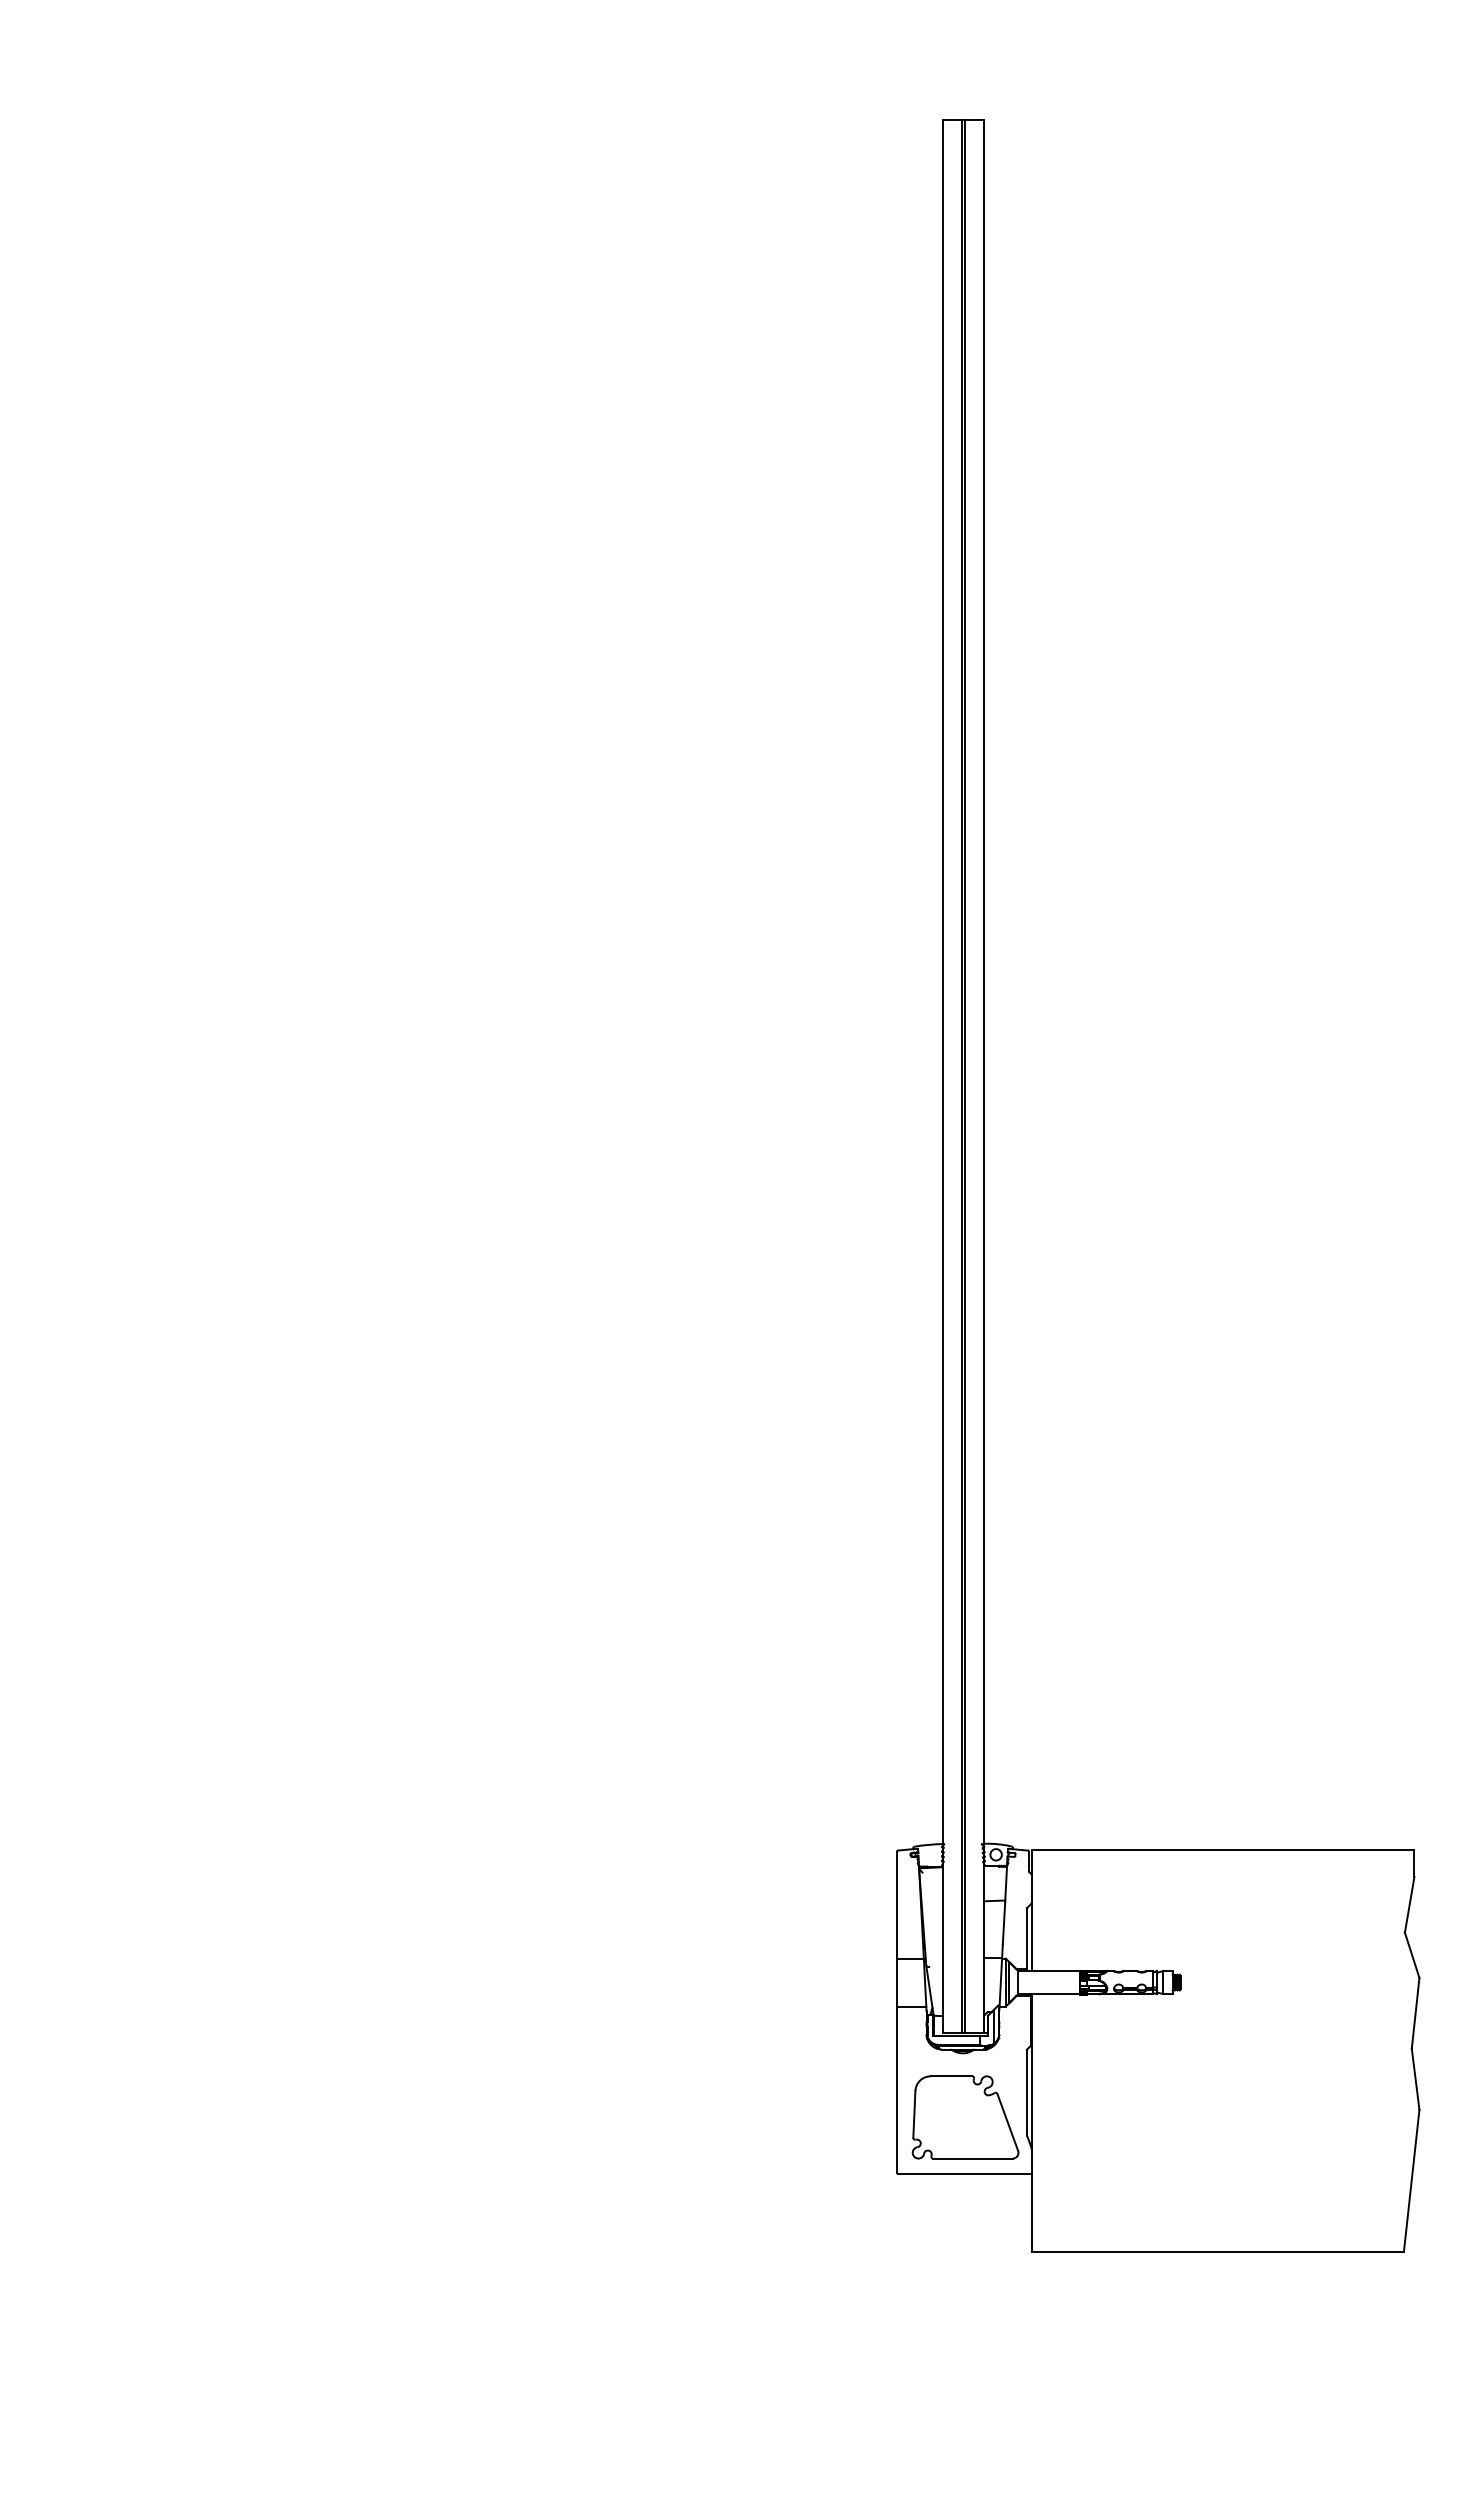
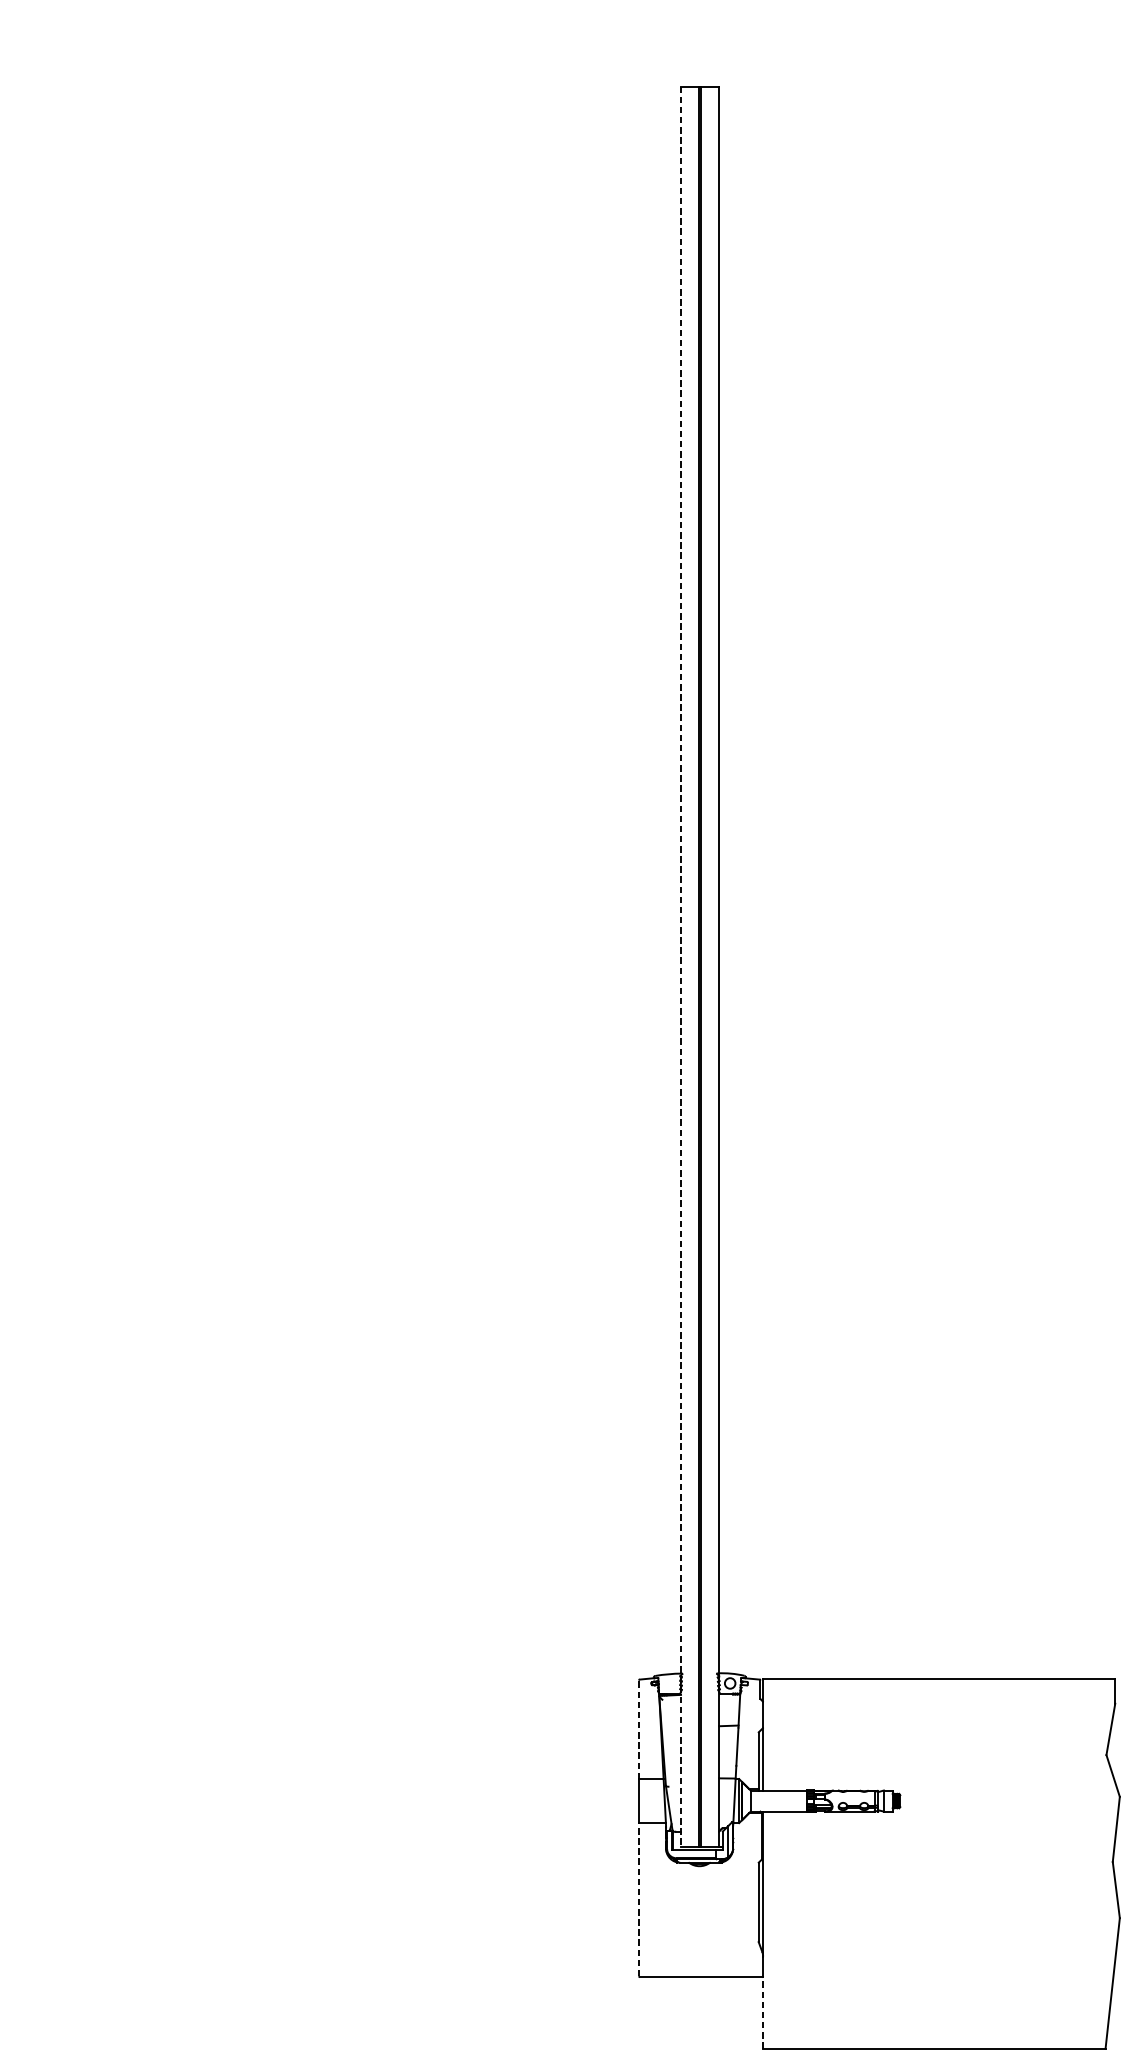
line: (942, 1077) -> (680, 967), solid -> dashed
line: (897, 1905) -> (639, 1730), solid -> dashed
line: (897, 2089) -> (639, 1899), solid -> dashed
part: (965, 2117) -> (701, 1925), removed
line: (1031, 2211) -> (762, 2011), solid -> dashed

